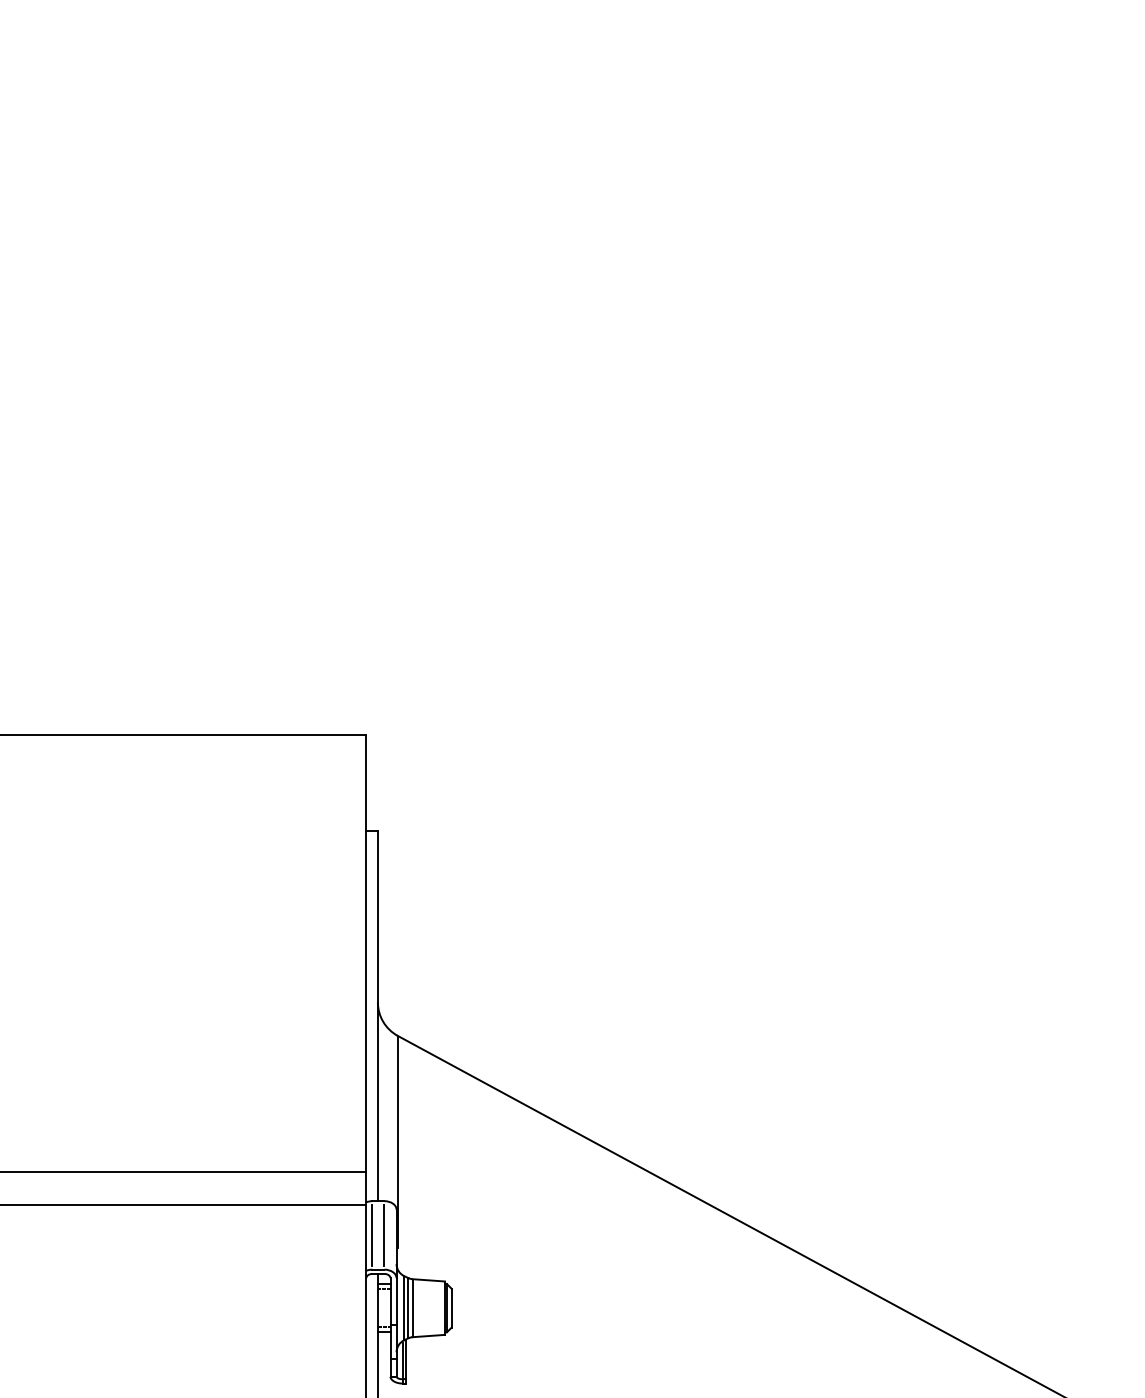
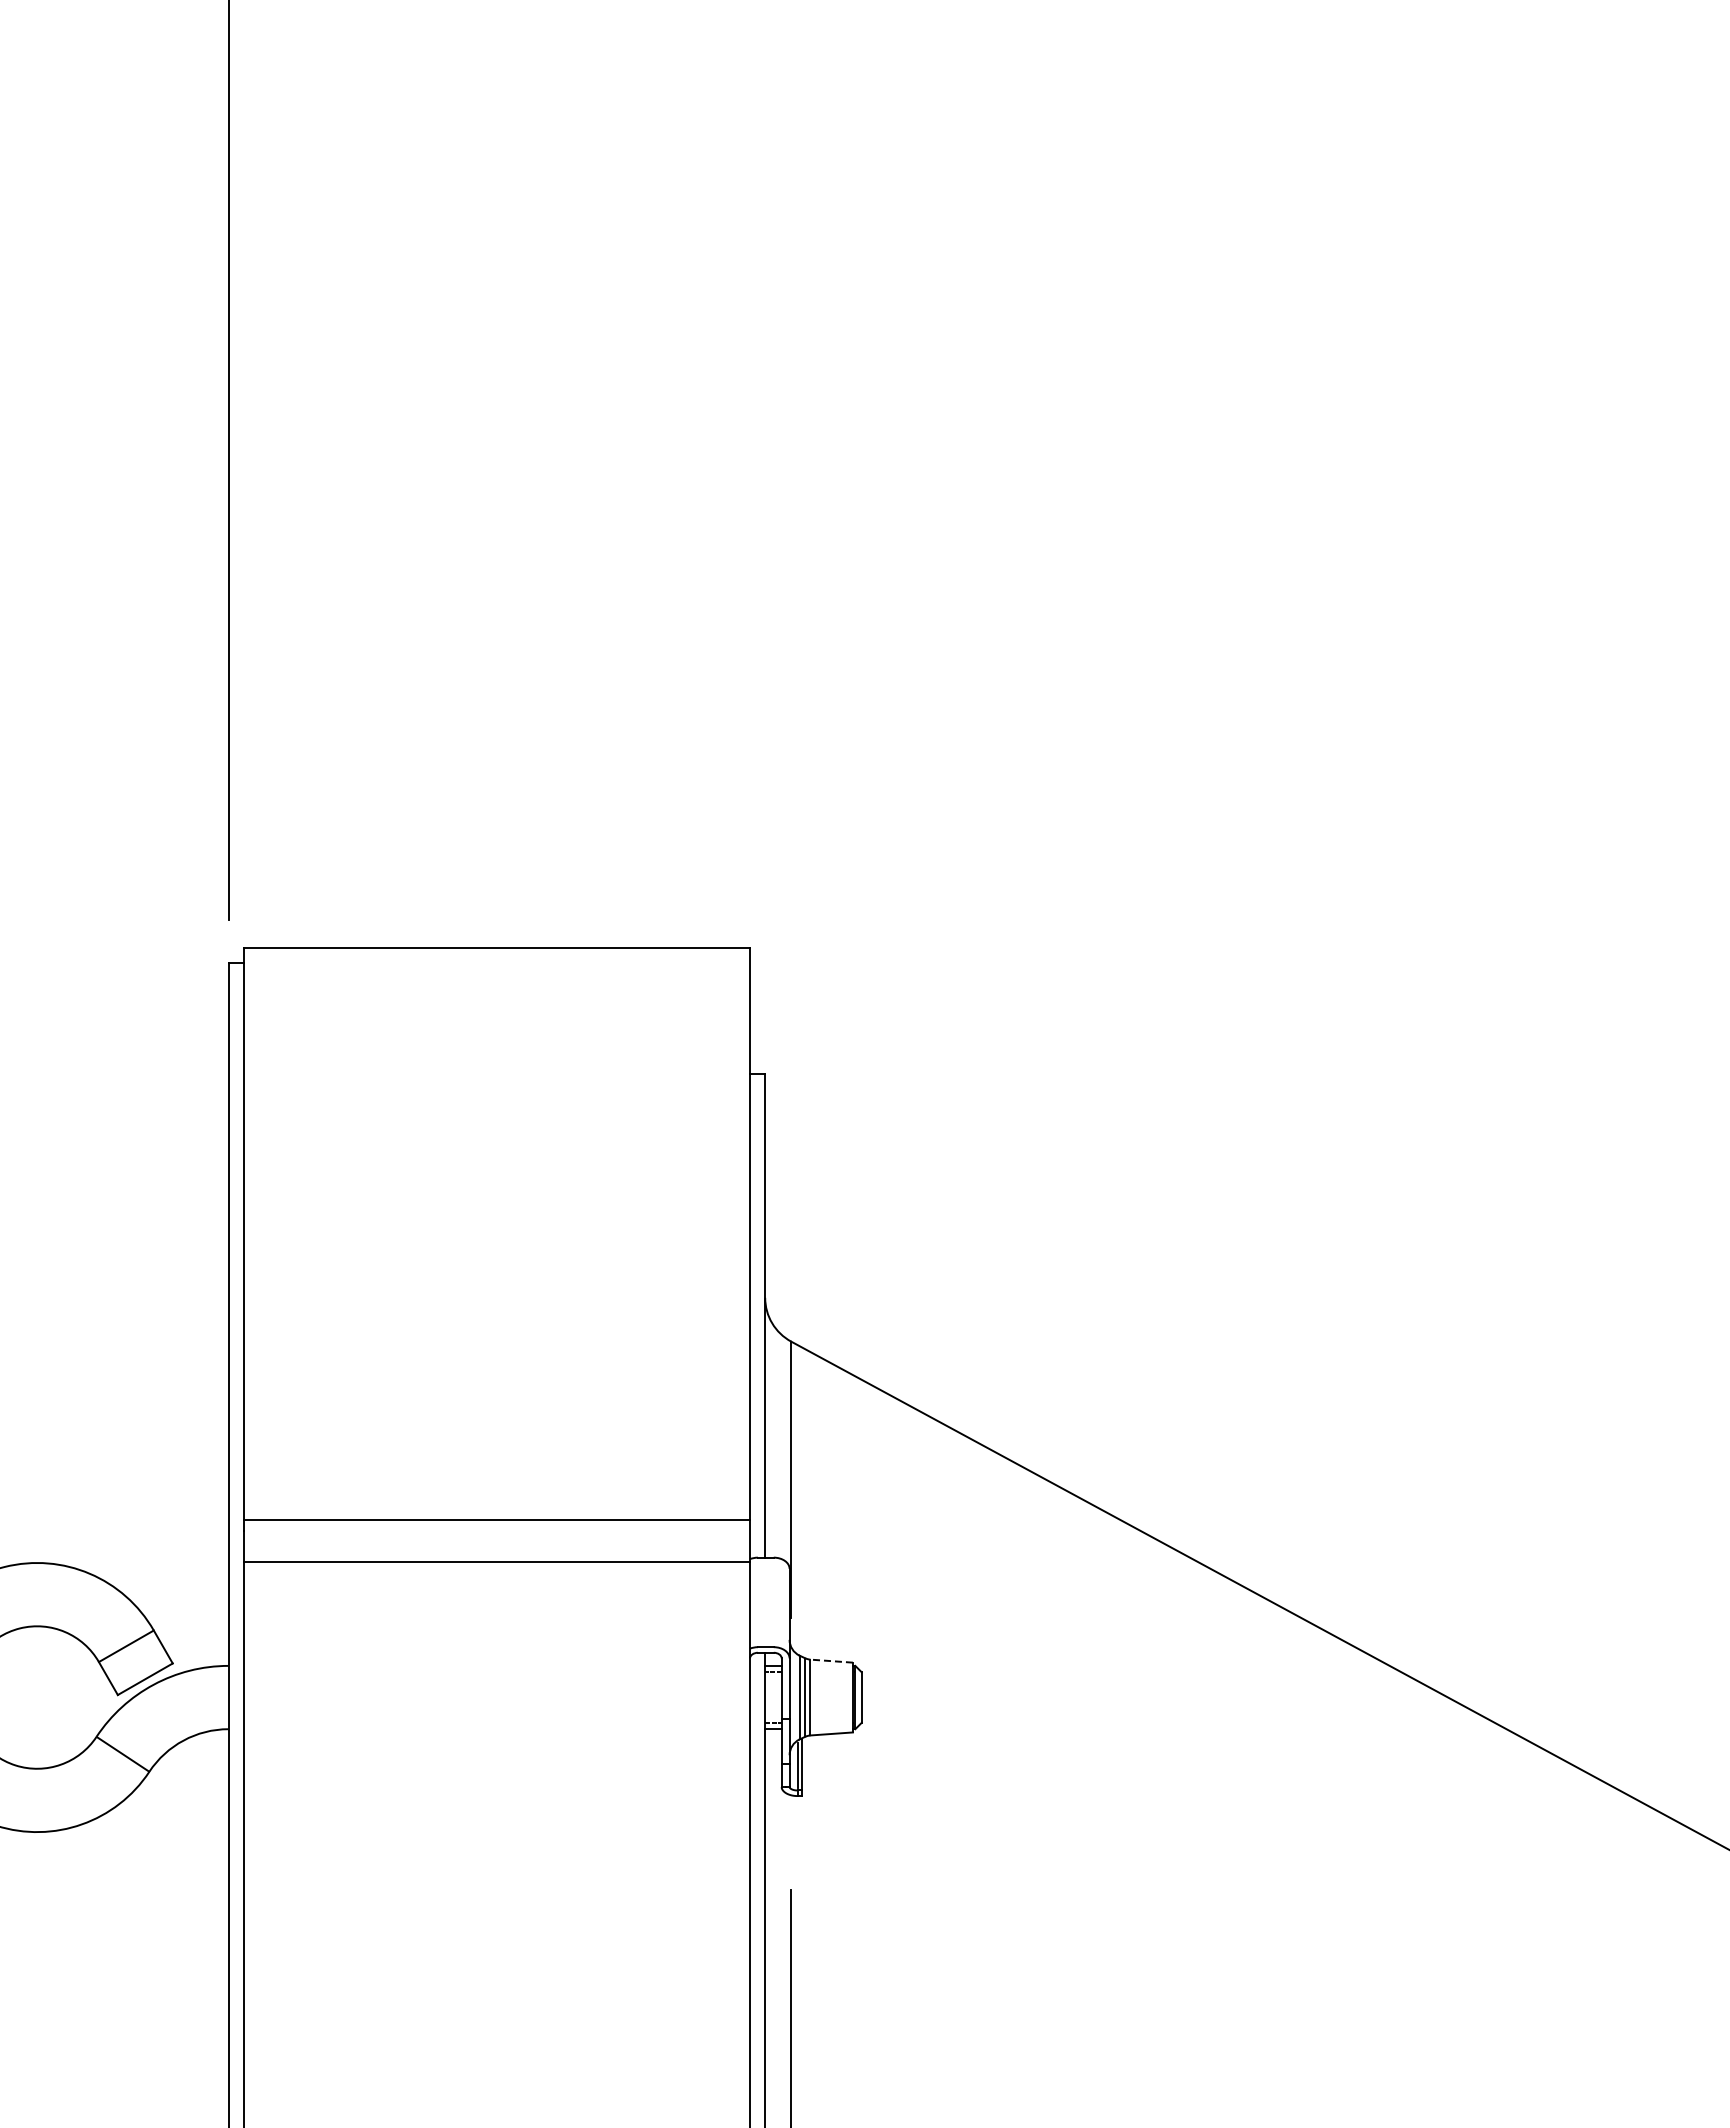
line: (372, 1235) -> (757, 1602), removed
line: (384, 1235) -> (773, 1602), removed
line: (428, 1280) -> (831, 1661), solid -> dashed

